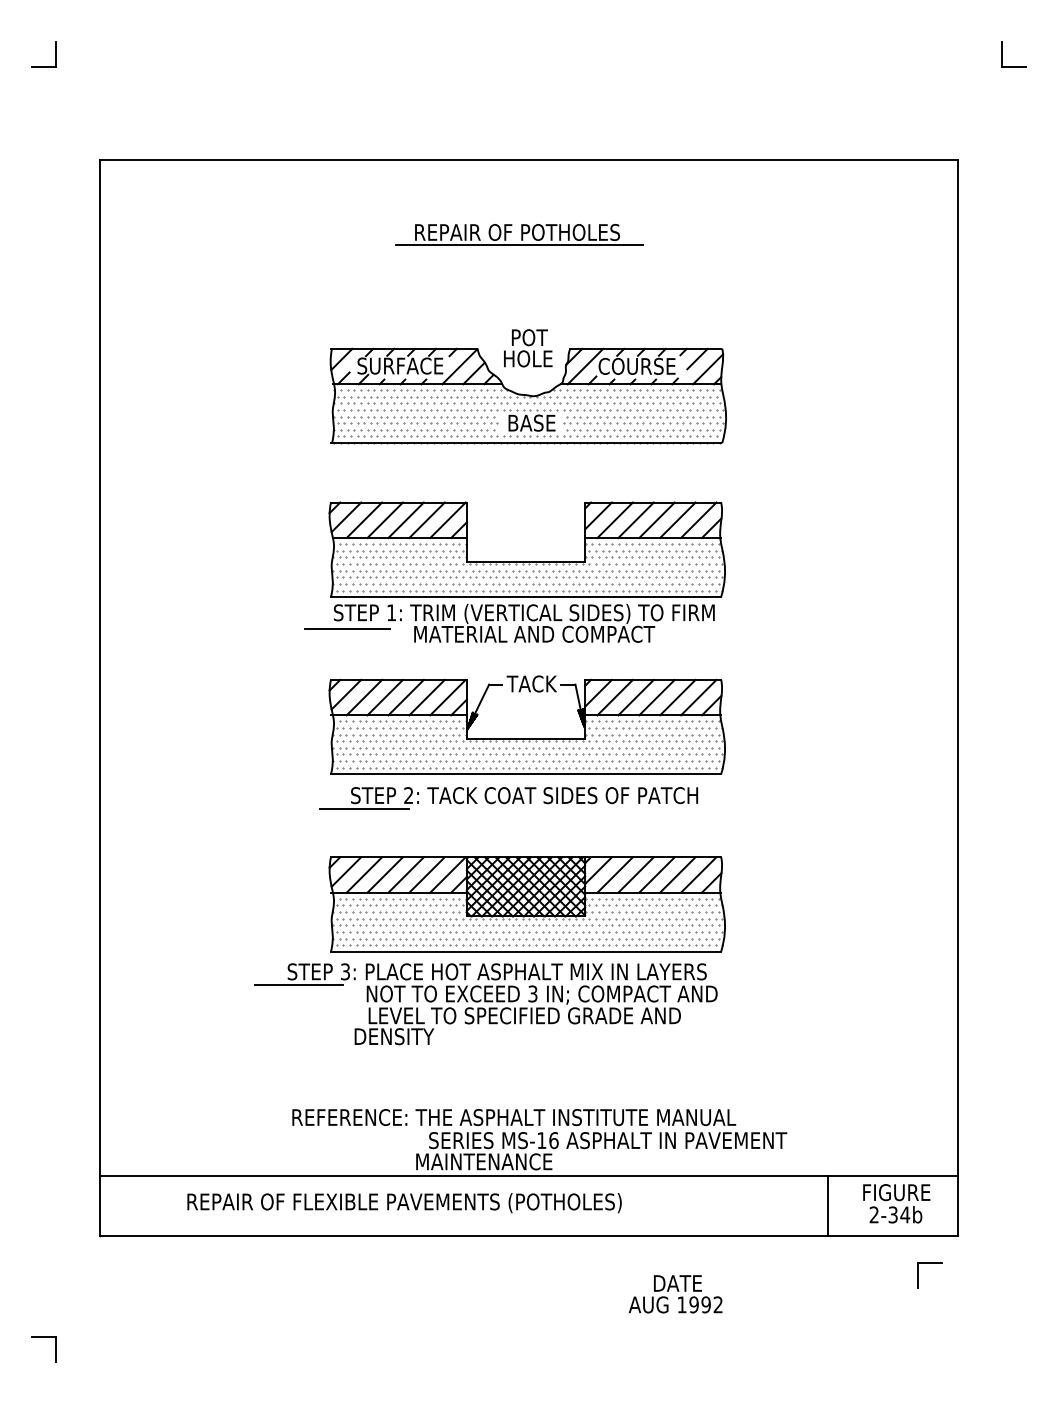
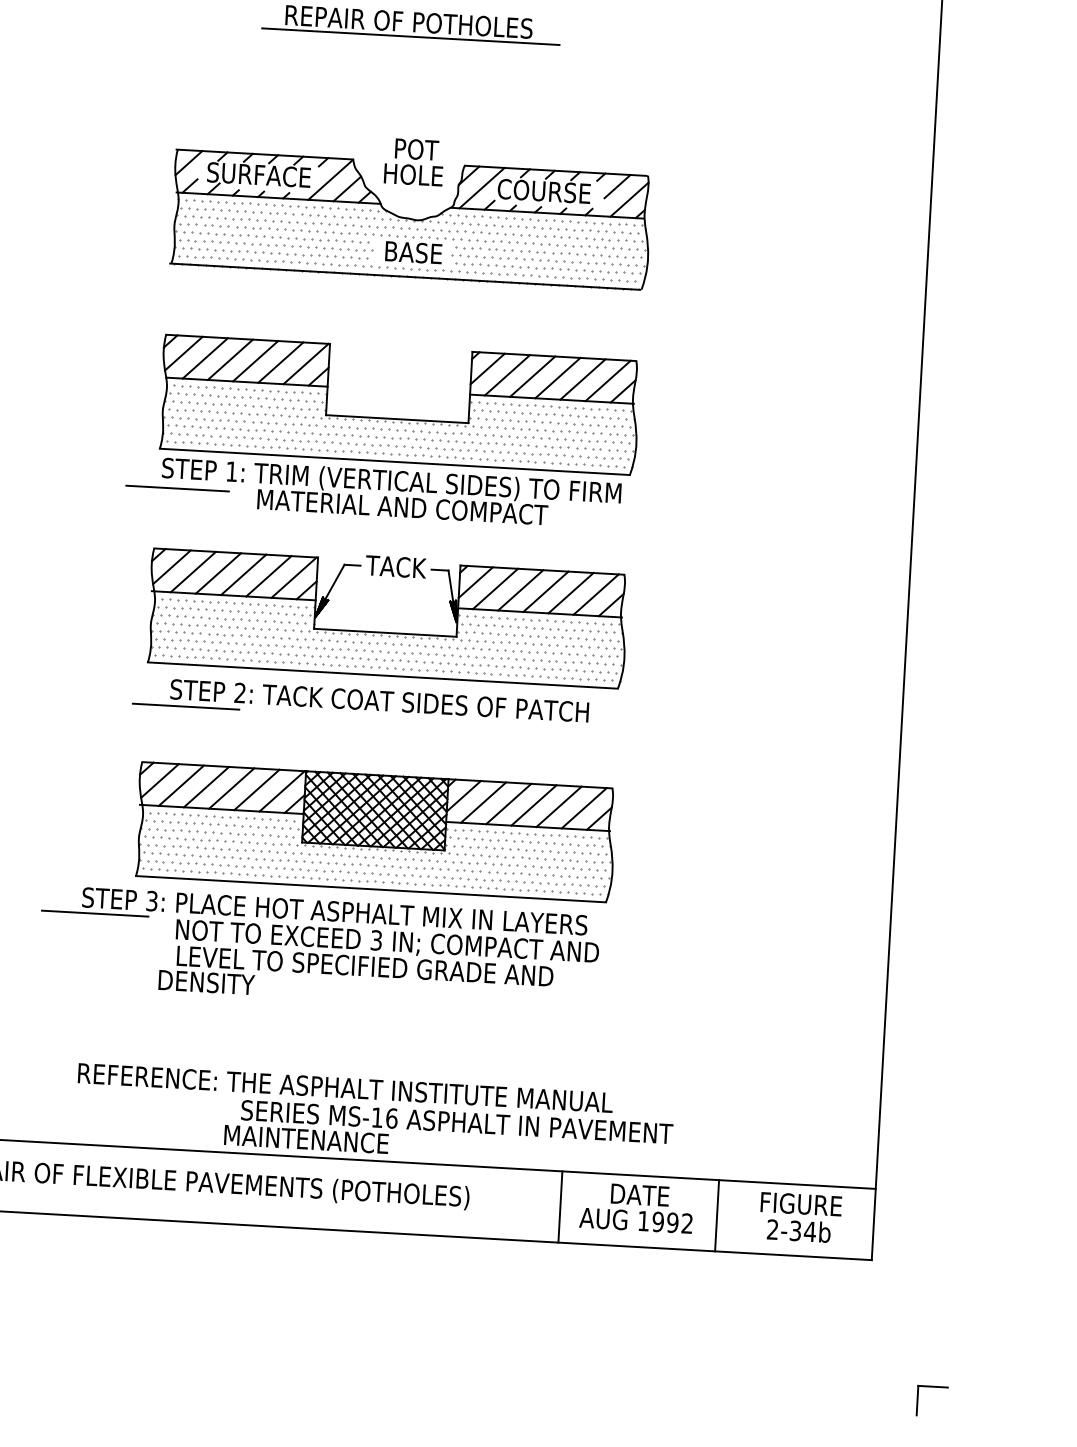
line: (697, 1205) -> (560, 1206), added
part: (918, 1275) -> (918, 1400), moved
text: (675, 1294) -> (636, 1208), moved

